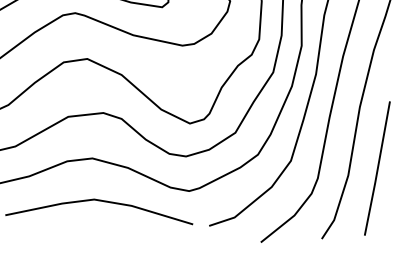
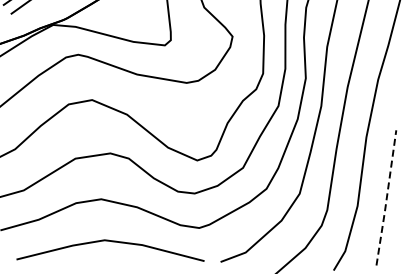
line: (377, 169) -> (386, 198), solid -> dashed

